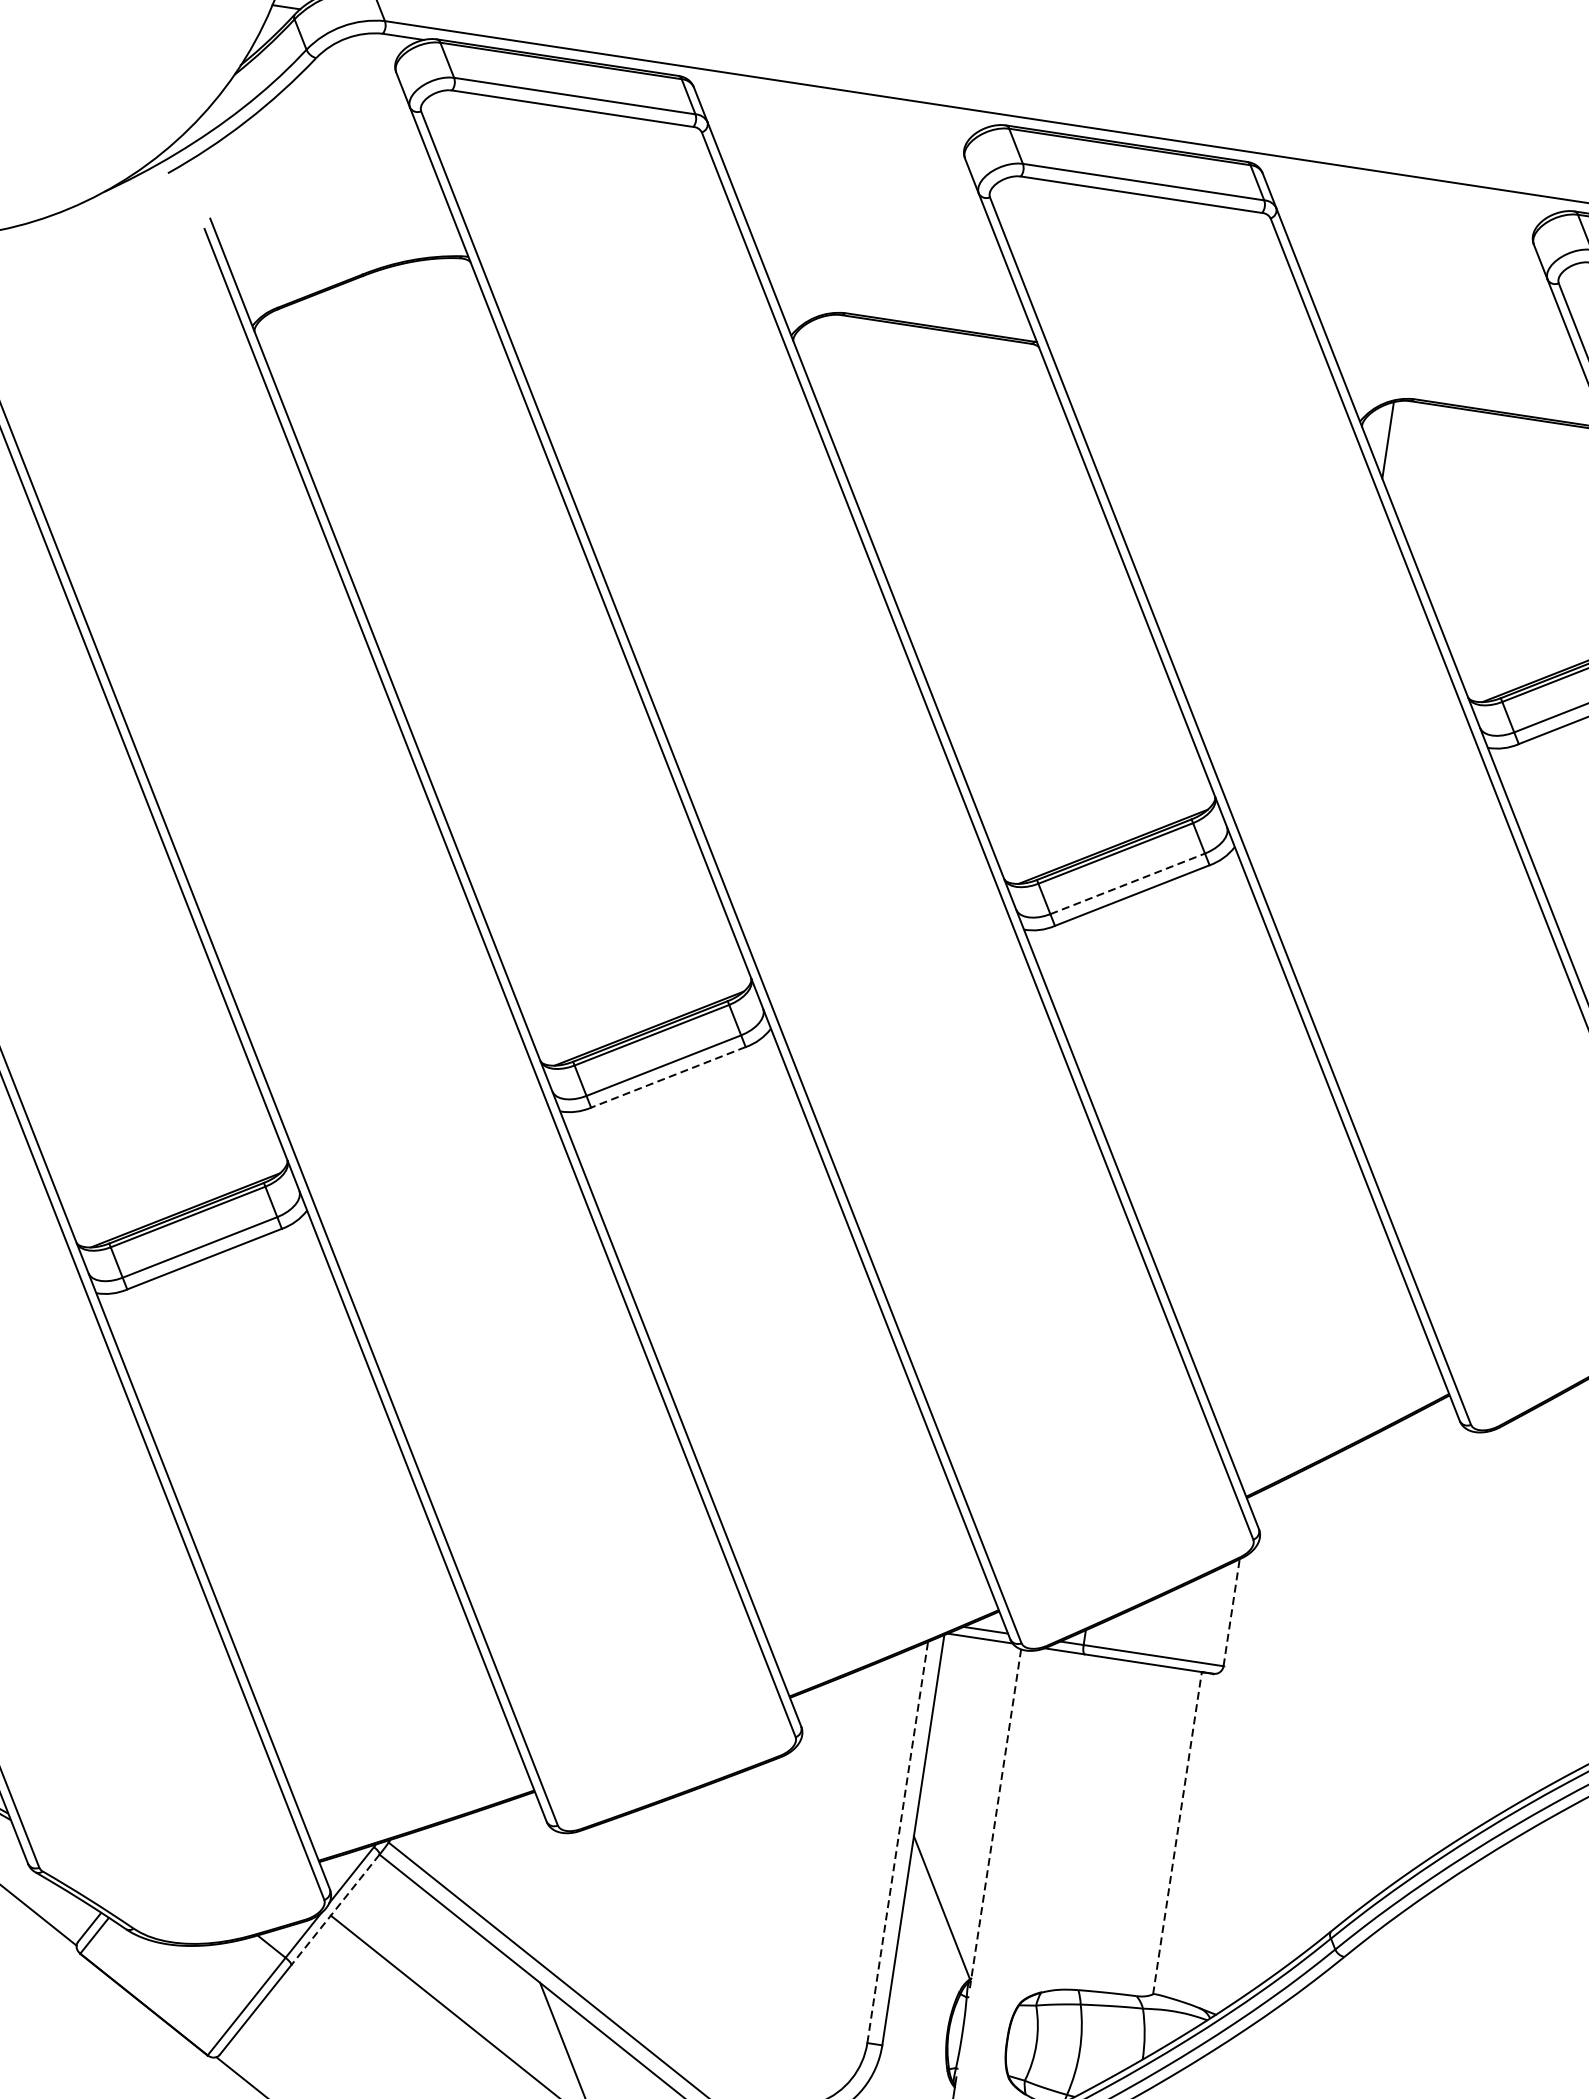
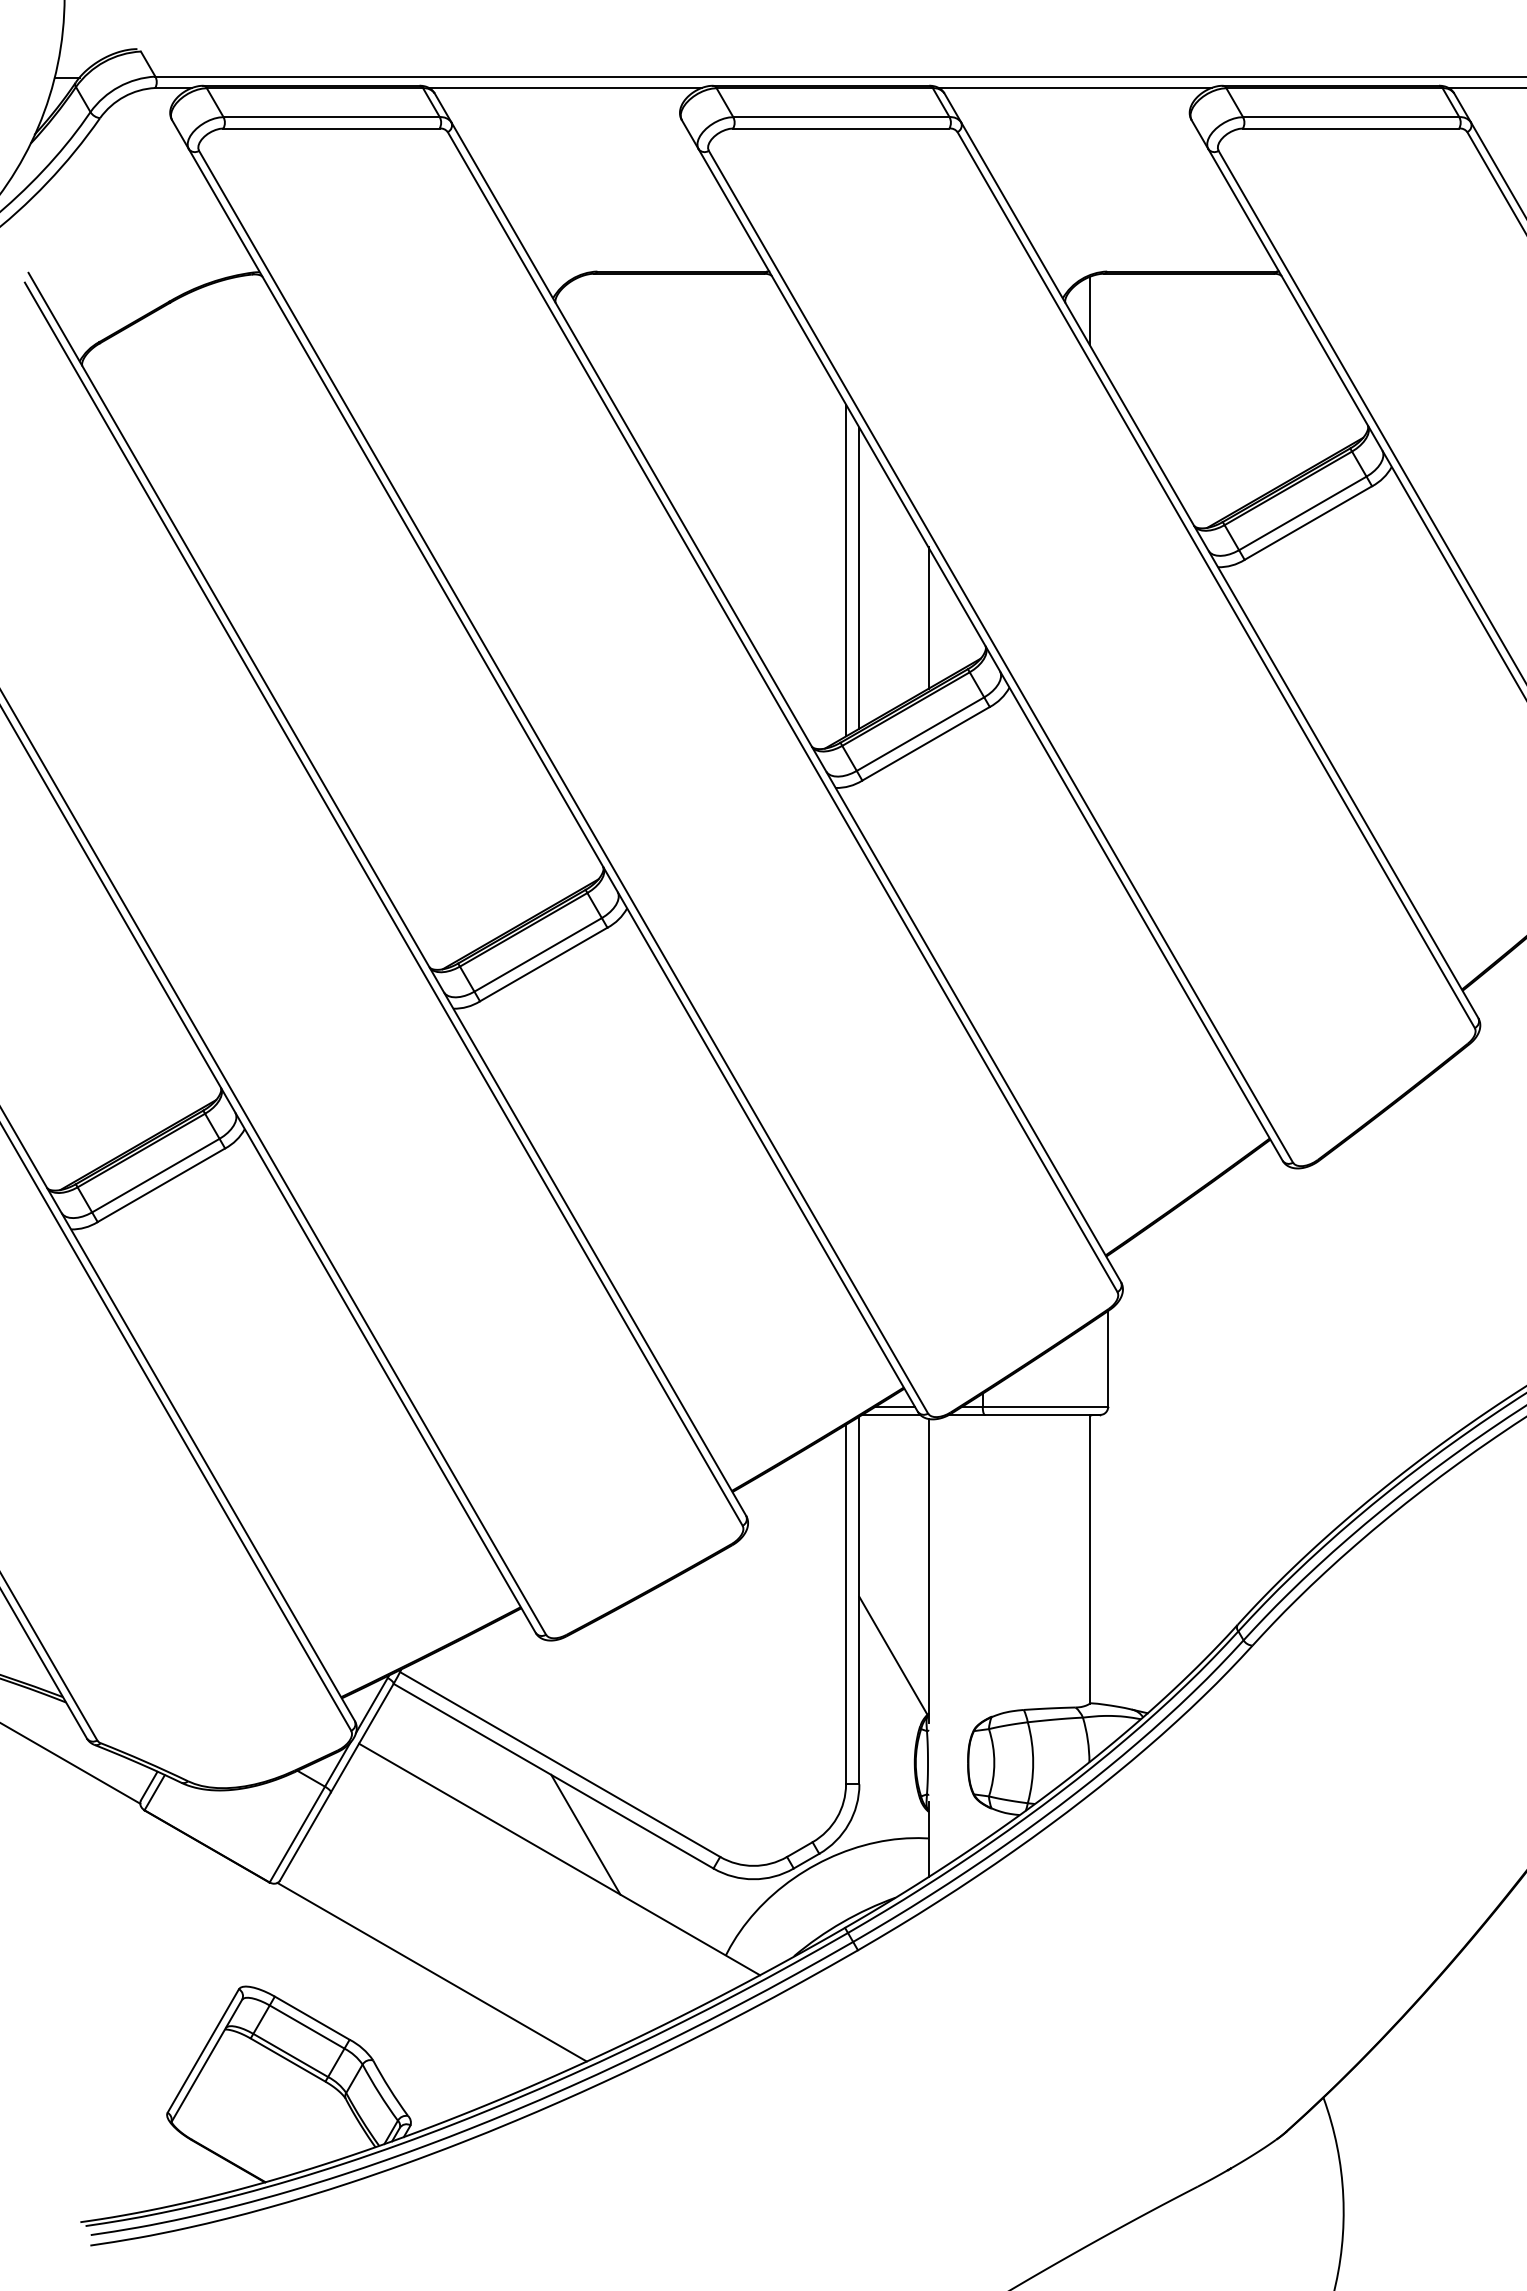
line: (839, 103) -> (564, 88), added
line: (1408, 189) -> (1074, 88), added
line: (1072, 688) -> (846, 570), added
line: (1086, 698) -> (859, 577), added
line: (1156, 755) -> (928, 617), added
line: (1127, 884) -> (920, 734), dashed -> solid
line: (668, 1077) -> (543, 964), dashed -> solid
line: (1232, 1612) -> (1108, 1358), dashed -> solid
line: (995, 1818) -> (928, 1570), dashed -> solid
line: (1177, 1832) -> (1089, 1558), dashed -> solid
line: (898, 1842) -> (846, 1604), dashed -> solid
line: (335, 1910) -> (362, 1738), dashed -> solid

